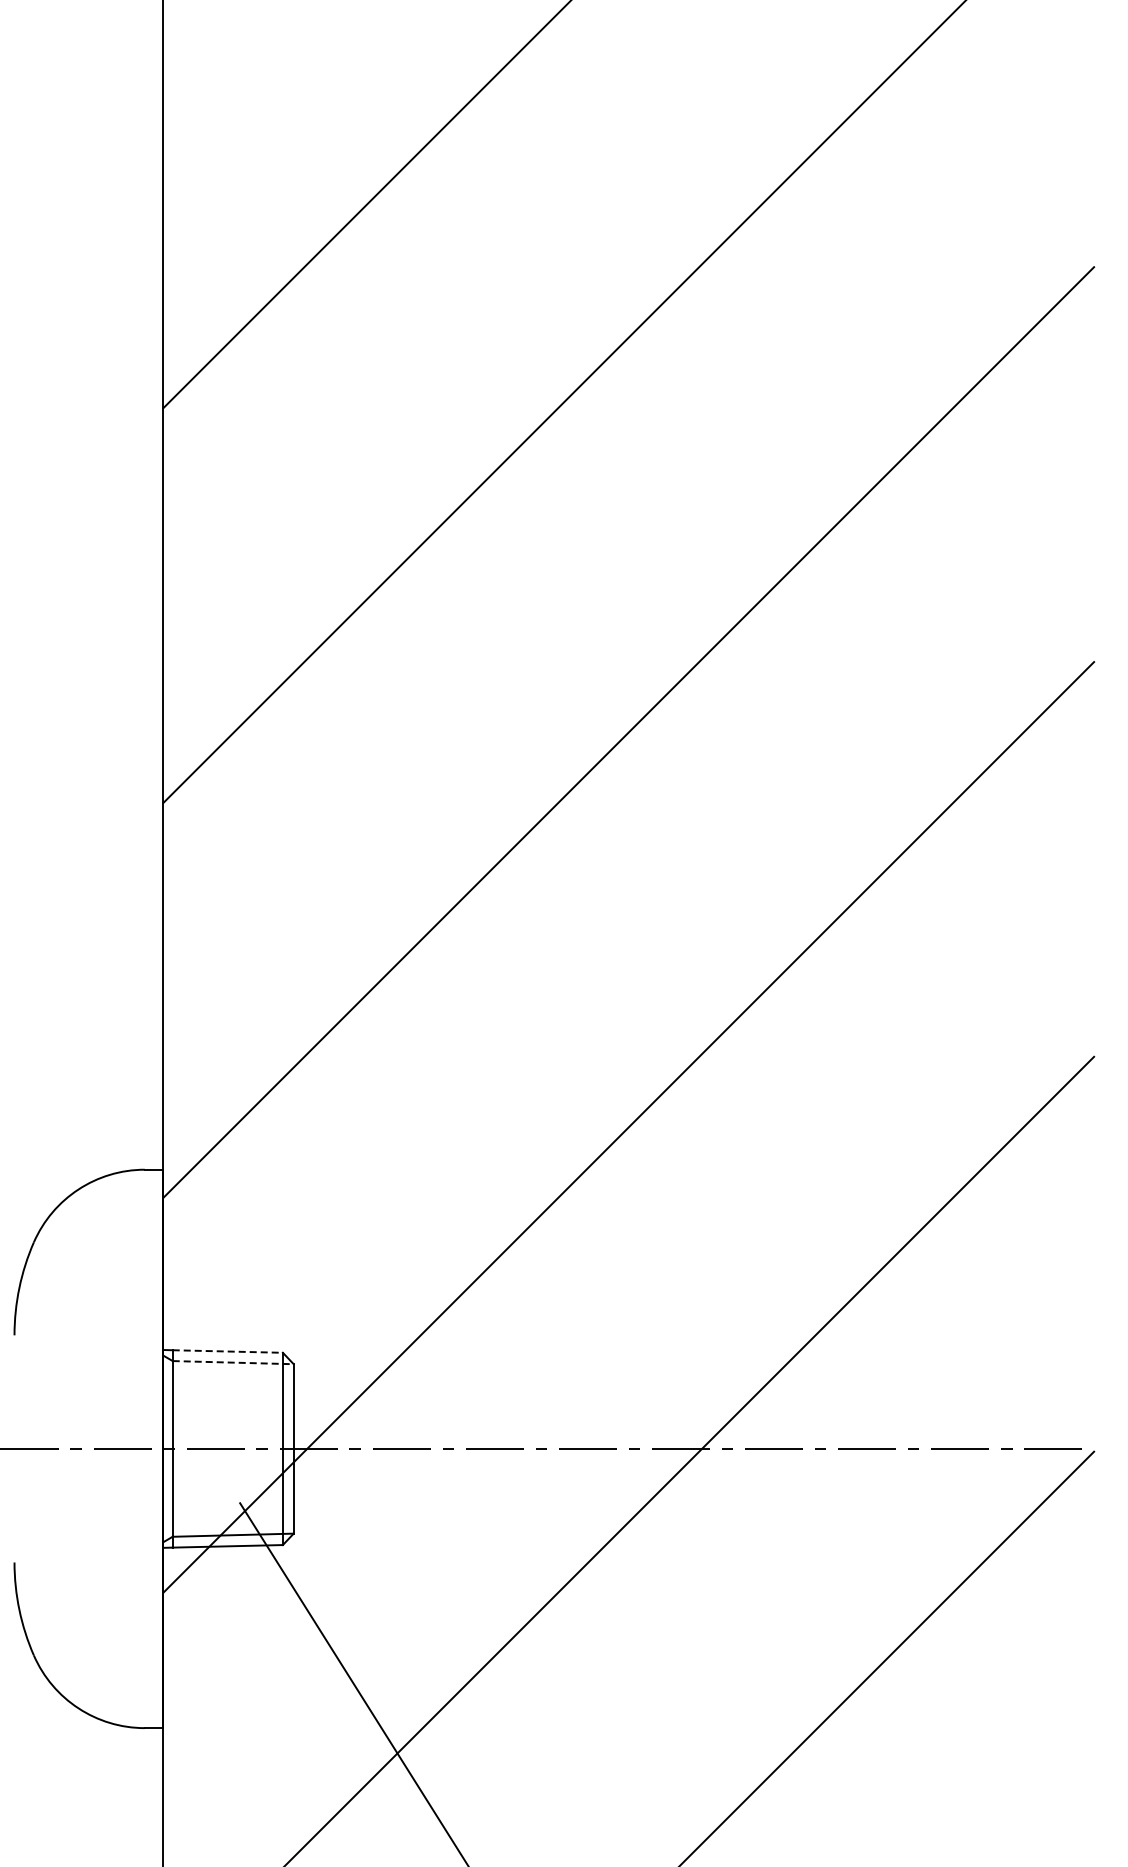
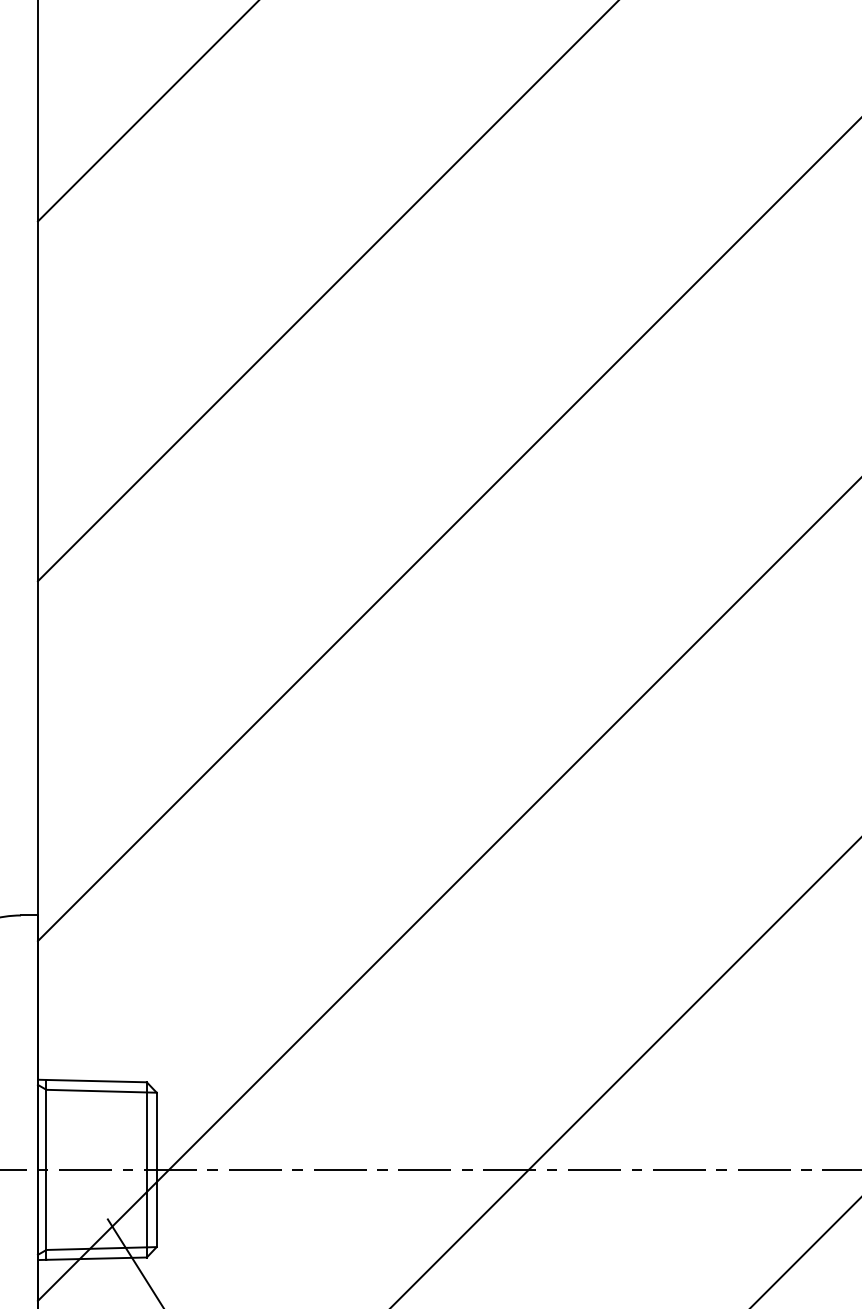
line: (228, 1351) -> (97, 1081), dashed -> solid
line: (233, 1362) -> (101, 1091), dashed -> solid

